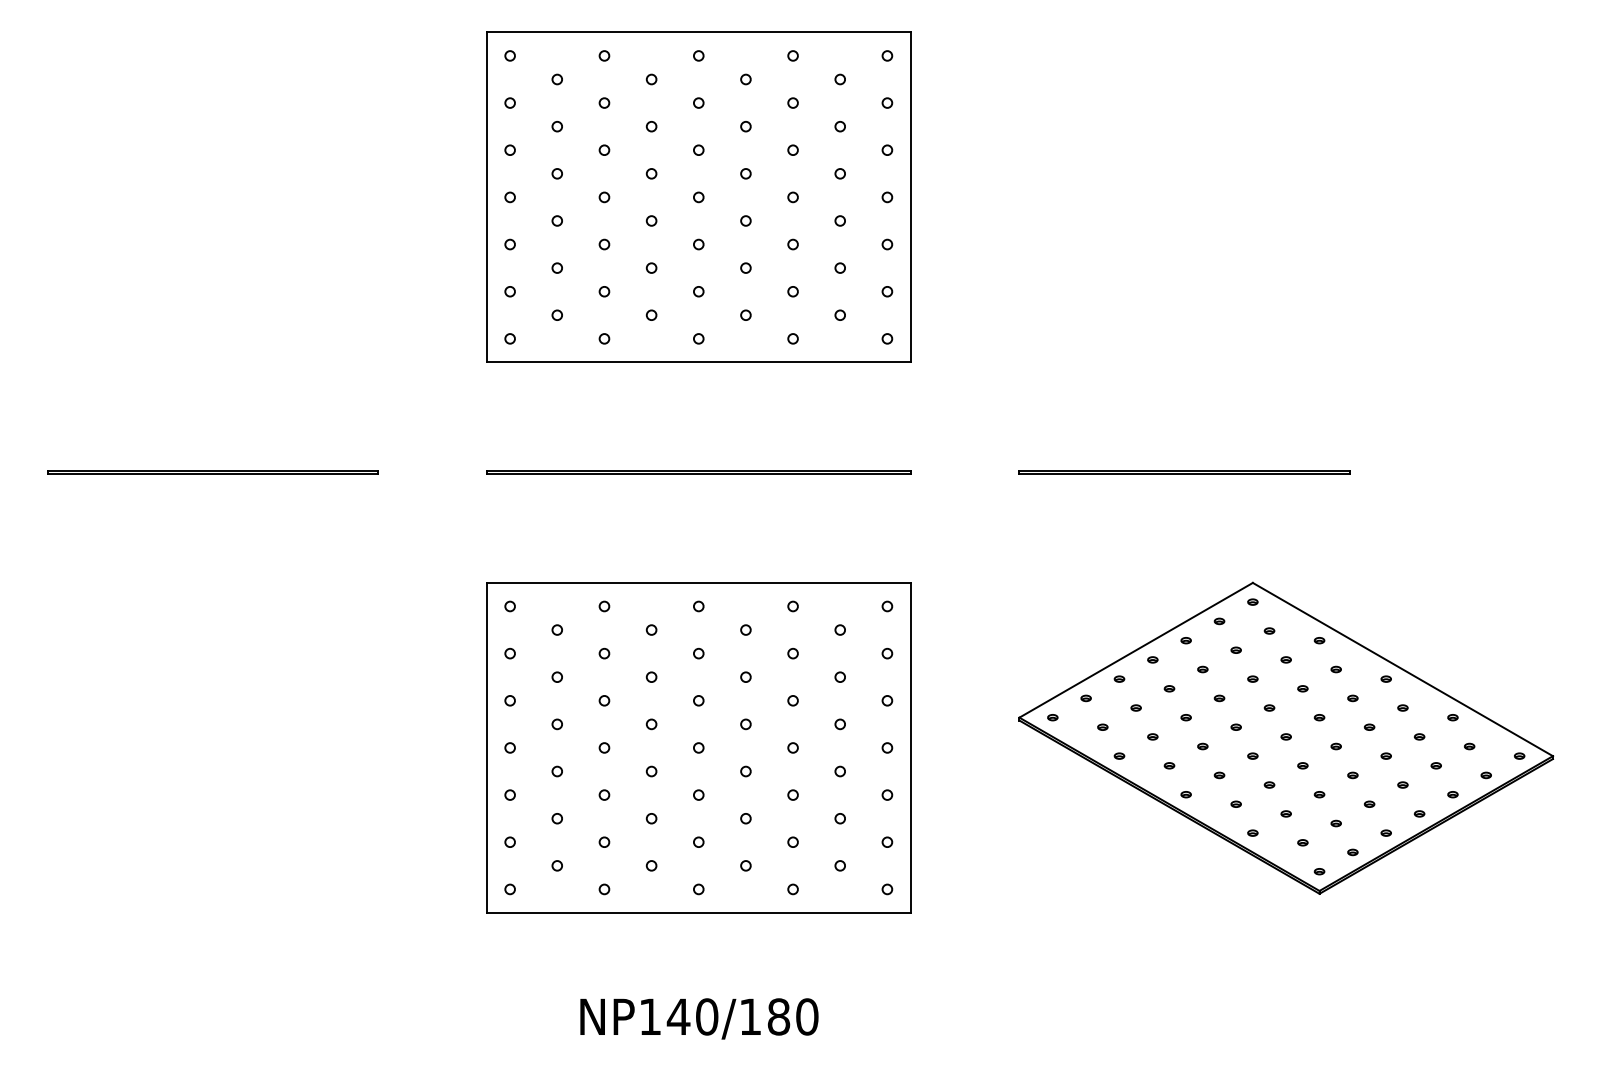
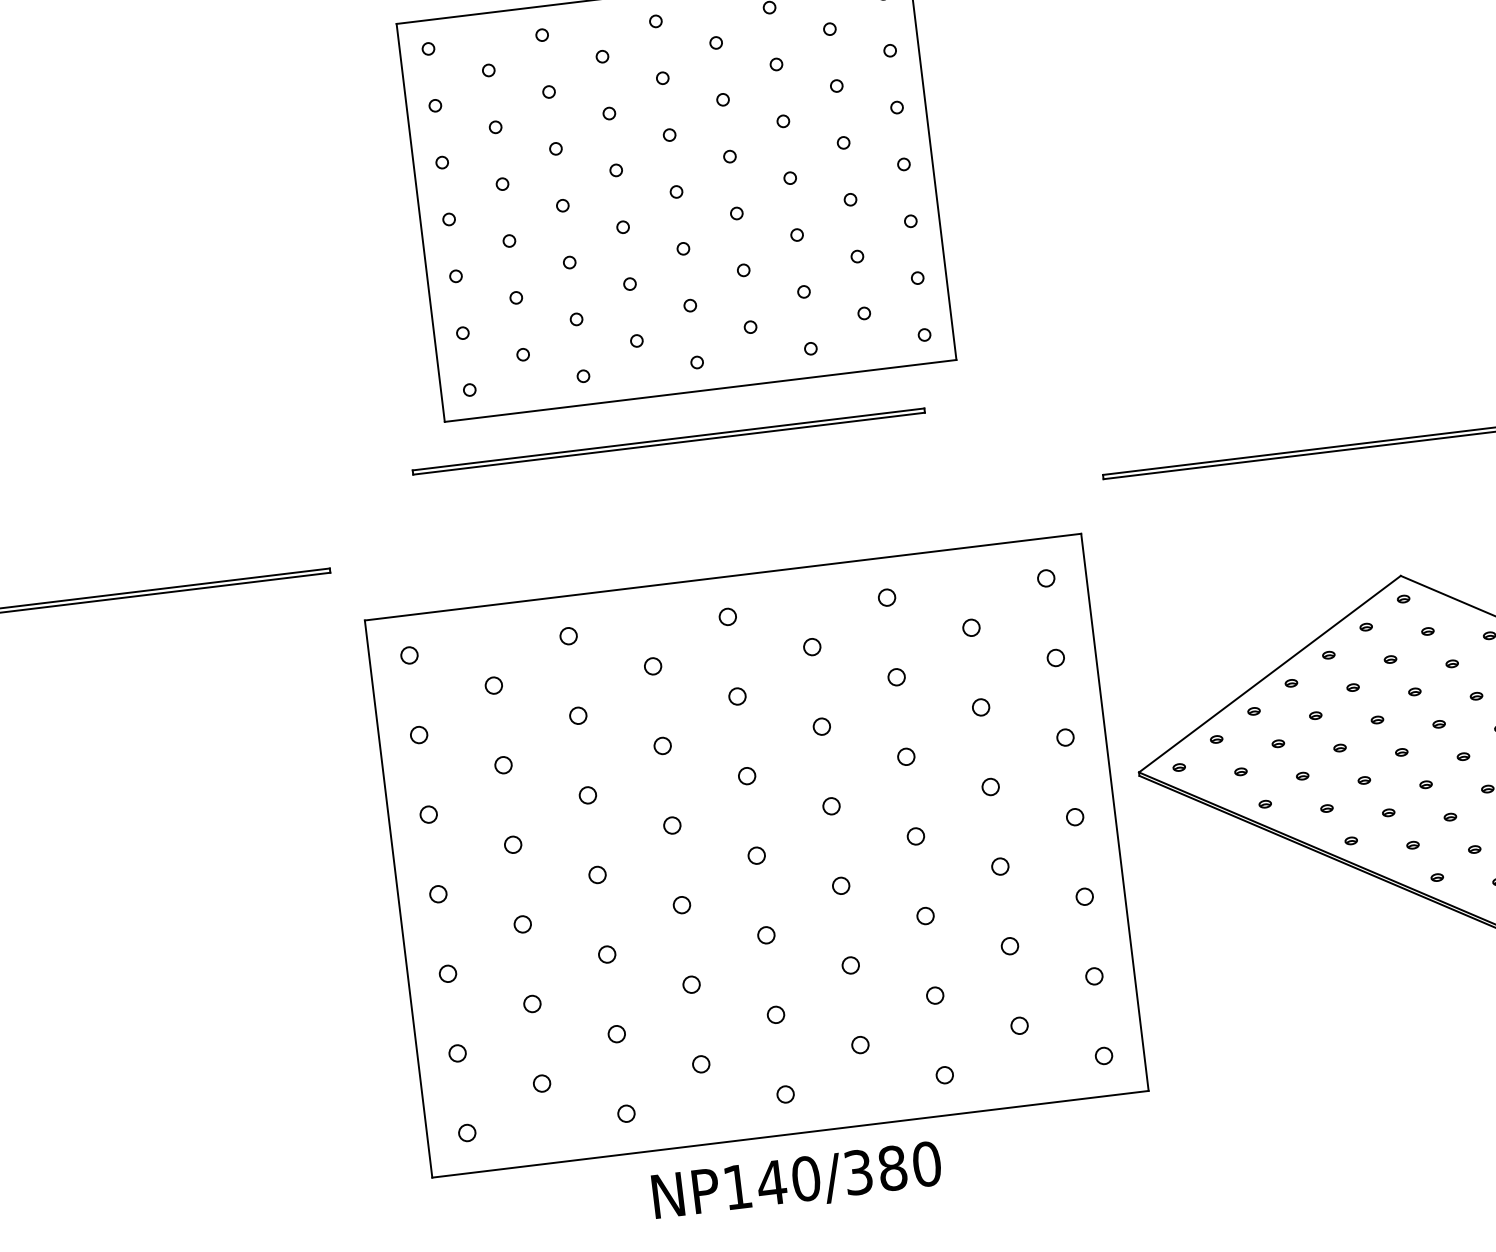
line: (698, 471) -> (668, 440), moved
part: (698, 747) -> (756, 855), size x1.4
text: (750, 1016) -> (858, 1171), NP140/180 -> NP140/380

